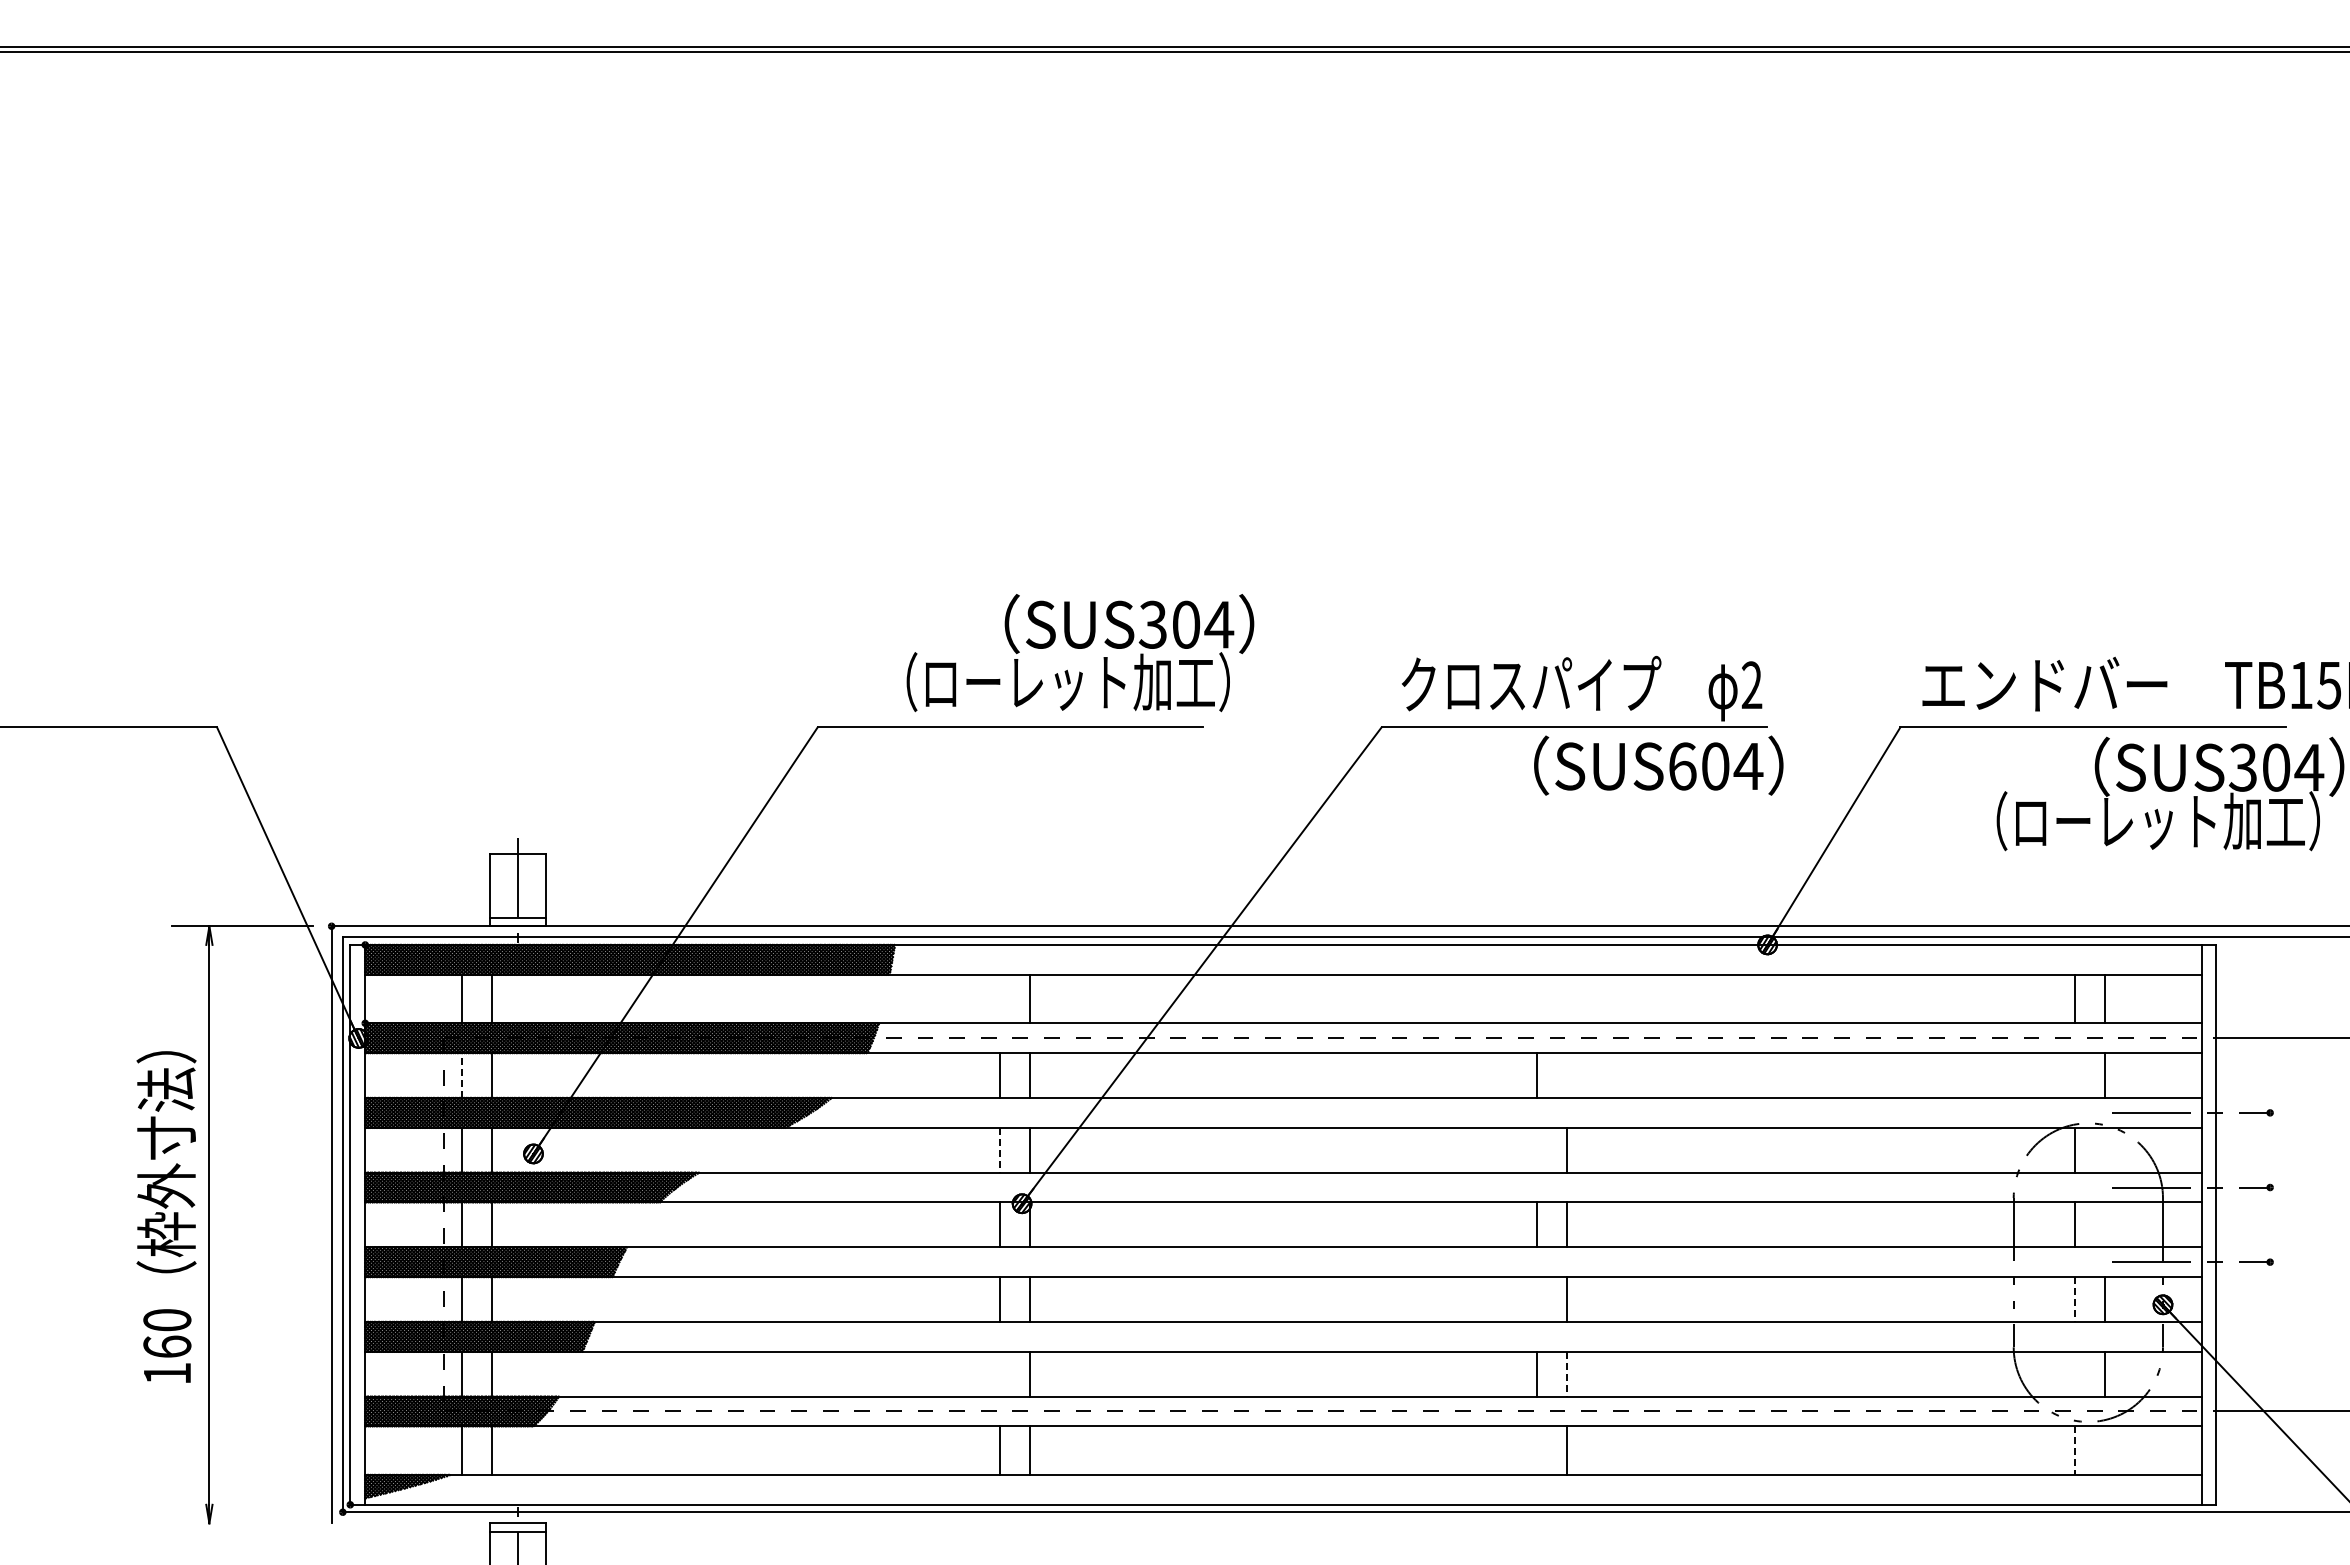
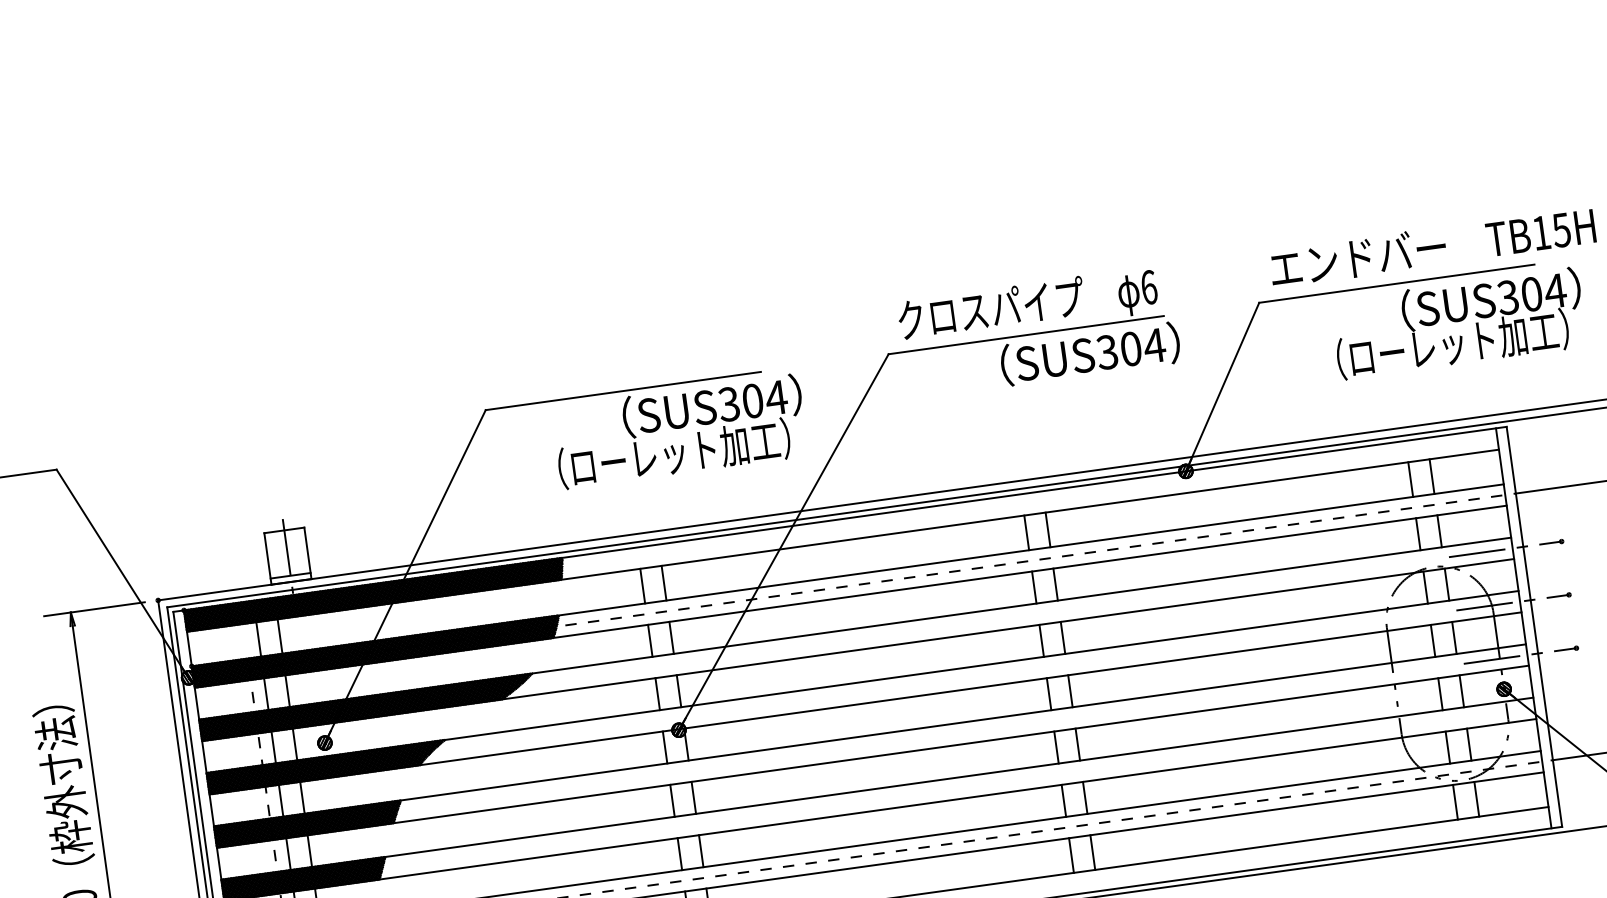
text: (1080, 653) -> (680, 432), moved
text: (1751, 685) -> (1148, 287), 2 -> 6
text: (1682, 766) -> (1107, 352), SUS604 -> SUS304
line: (999, 998) -> (642, 585), added
line: (1537, 998) -> (1026, 532), added
line: (1567, 998) -> (1048, 529), added
line: (462, 1075) -> (266, 694), dashed -> solid
line: (1567, 1075) -> (1055, 584), added
line: (2074, 1075) -> (1418, 534), added
line: (1537, 1149) -> (1041, 640), added
line: (2104, 1149) -> (1446, 584), added
line: (999, 1150) -> (657, 694), dashed -> solid
line: (2104, 1224) -> (1454, 637), added
line: (1537, 1299) -> (1056, 747), added
line: (2074, 1300) -> (1440, 694), dashed -> solid
line: (999, 1373) -> (679, 853), added
line: (2074, 1373) -> (1447, 747), added
line: (1567, 1374) -> (1085, 798), dashed -> solid
line: (1537, 1450) -> (1071, 855), added
line: (2104, 1450) -> (1476, 799), added
line: (2074, 1451) -> (1455, 802), dashed -> solid

